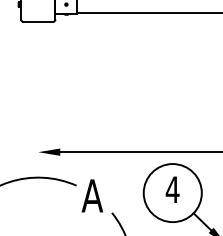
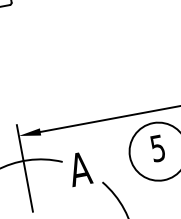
line: (38, 185) -> (25, 168), added
text: (172, 189) -> (157, 148), 4 -> 5

